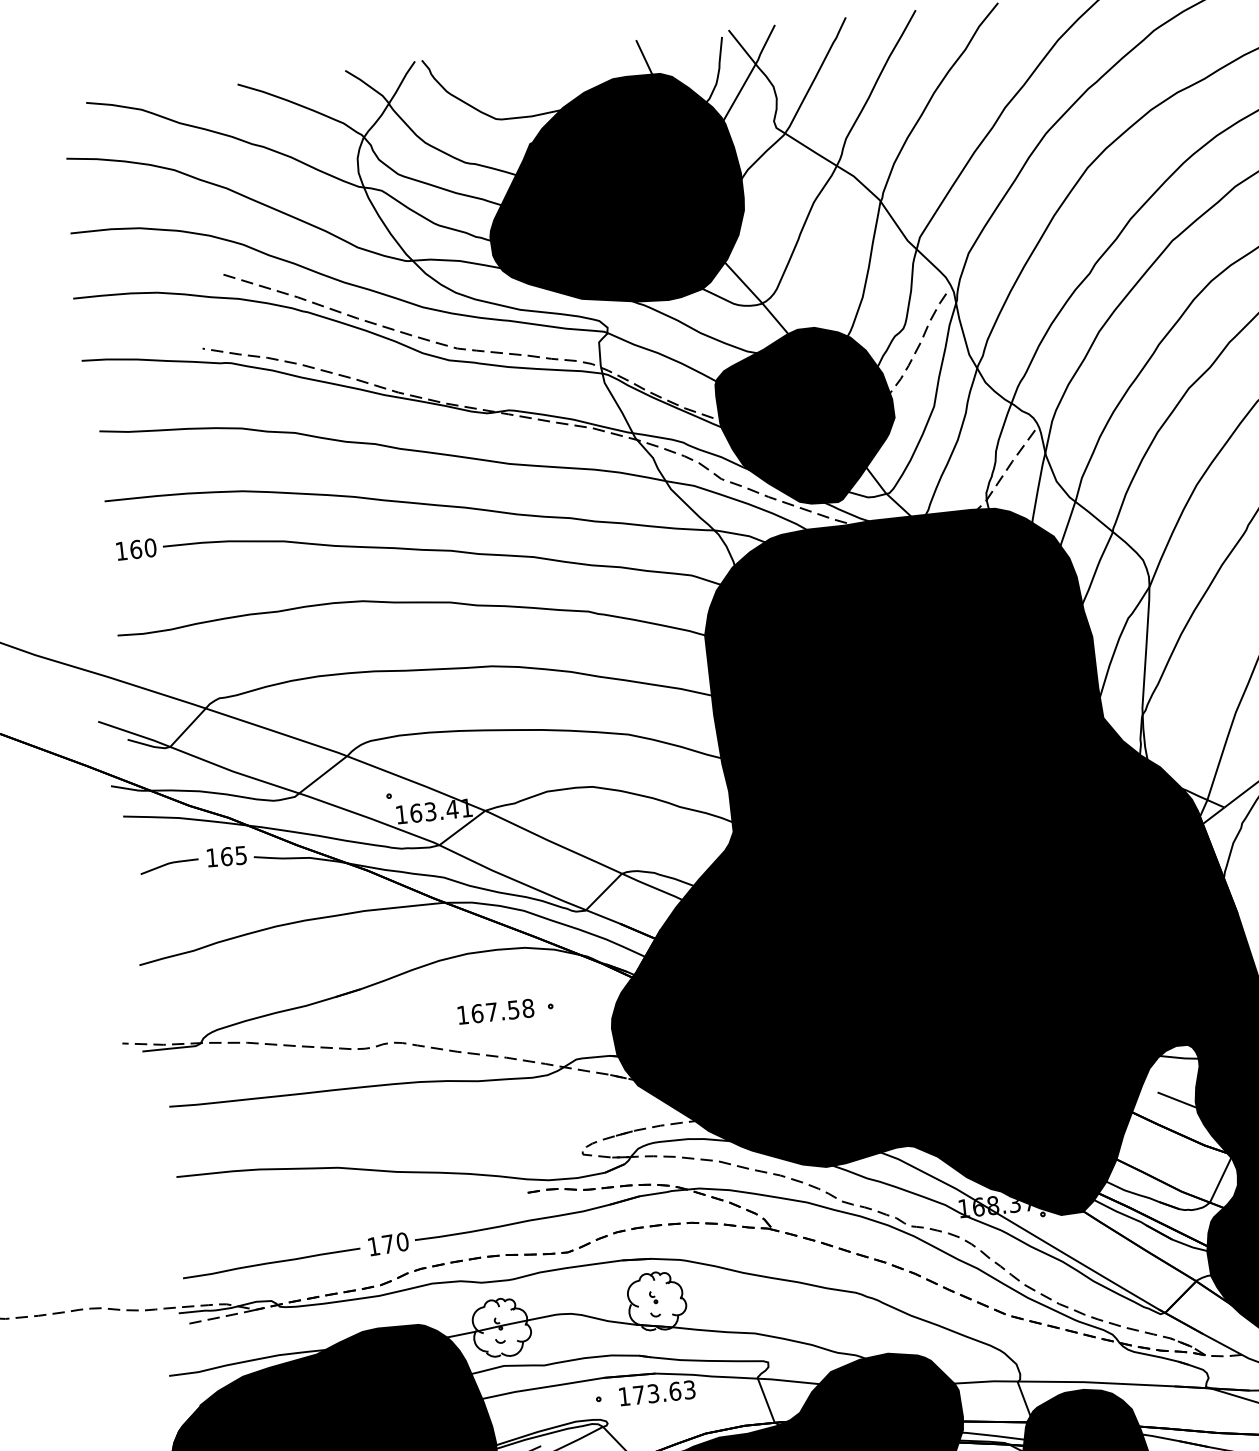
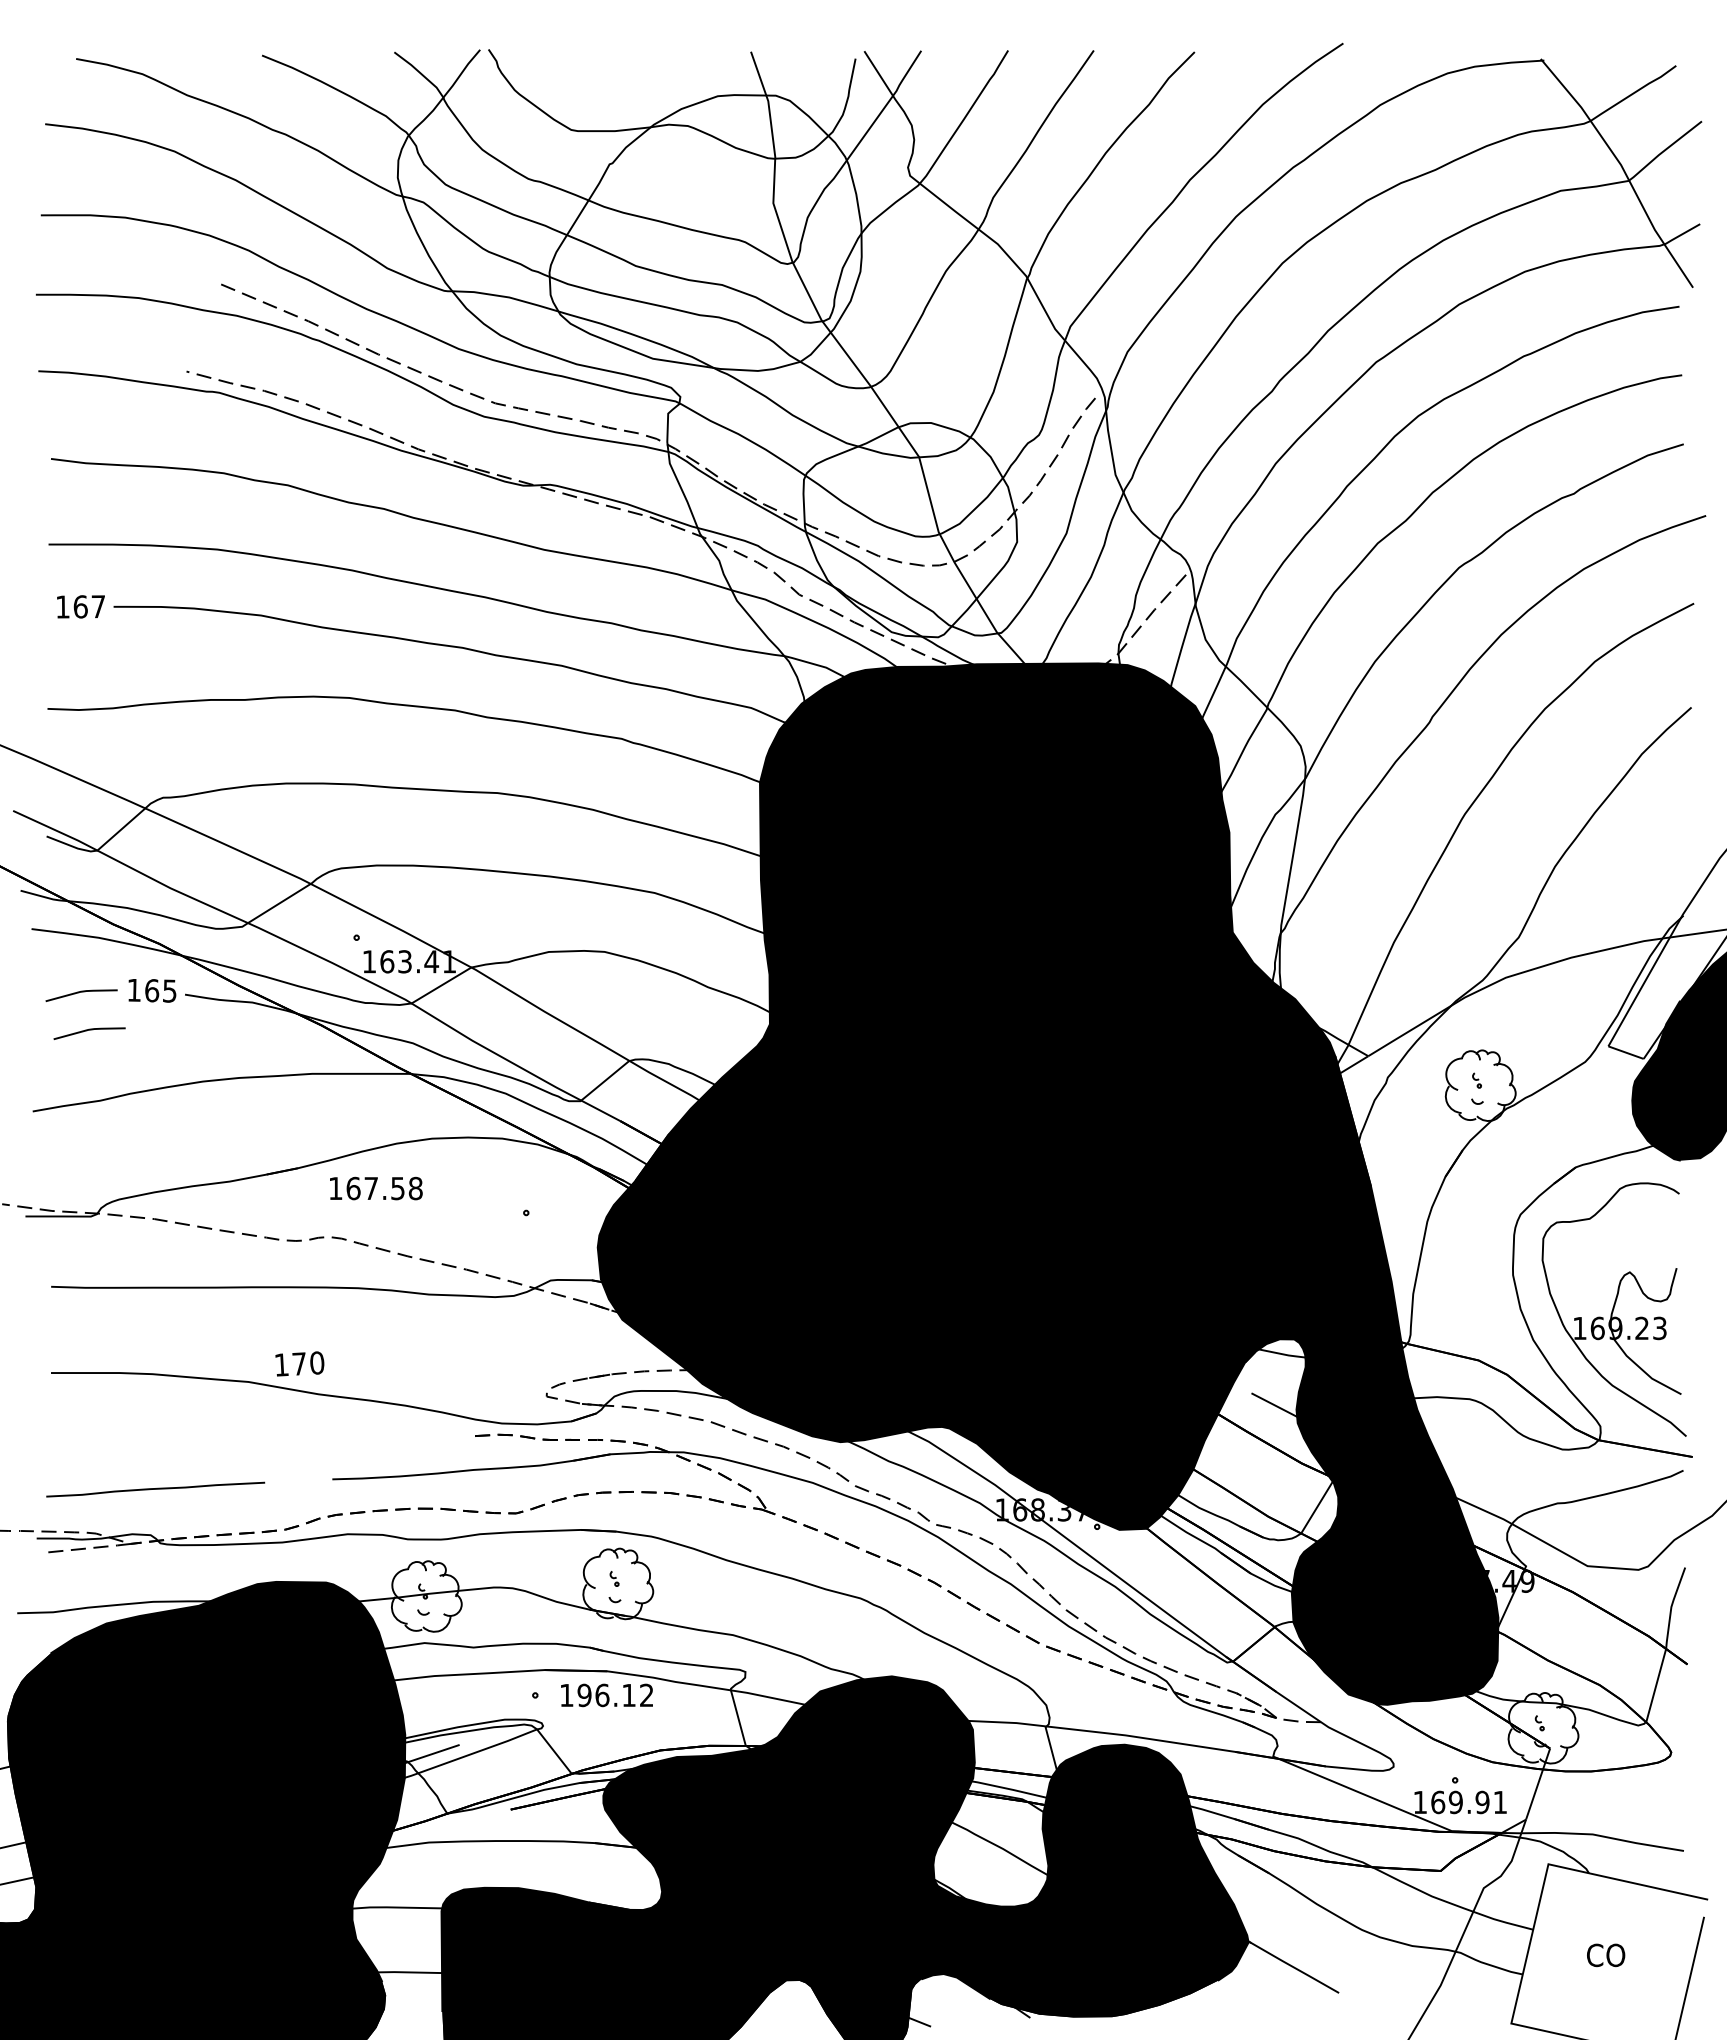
fill: (614, 191) -> (705, 232), removed
fill: (806, 417) -> (910, 530), removed
text: (150, 547) -> (98, 606), 160 -> 167
line: (177, 895) -> (87, 1031), added
text: (496, 1011) -> (376, 1188), moved
text: (388, 1243) -> (299, 1363), moved
text: (664, 1392) -> (615, 1695), 173.63 -> 196.12

